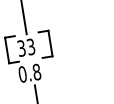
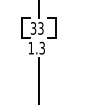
text: (29, 72) -> (36, 47), 0.8 -> 1.3

